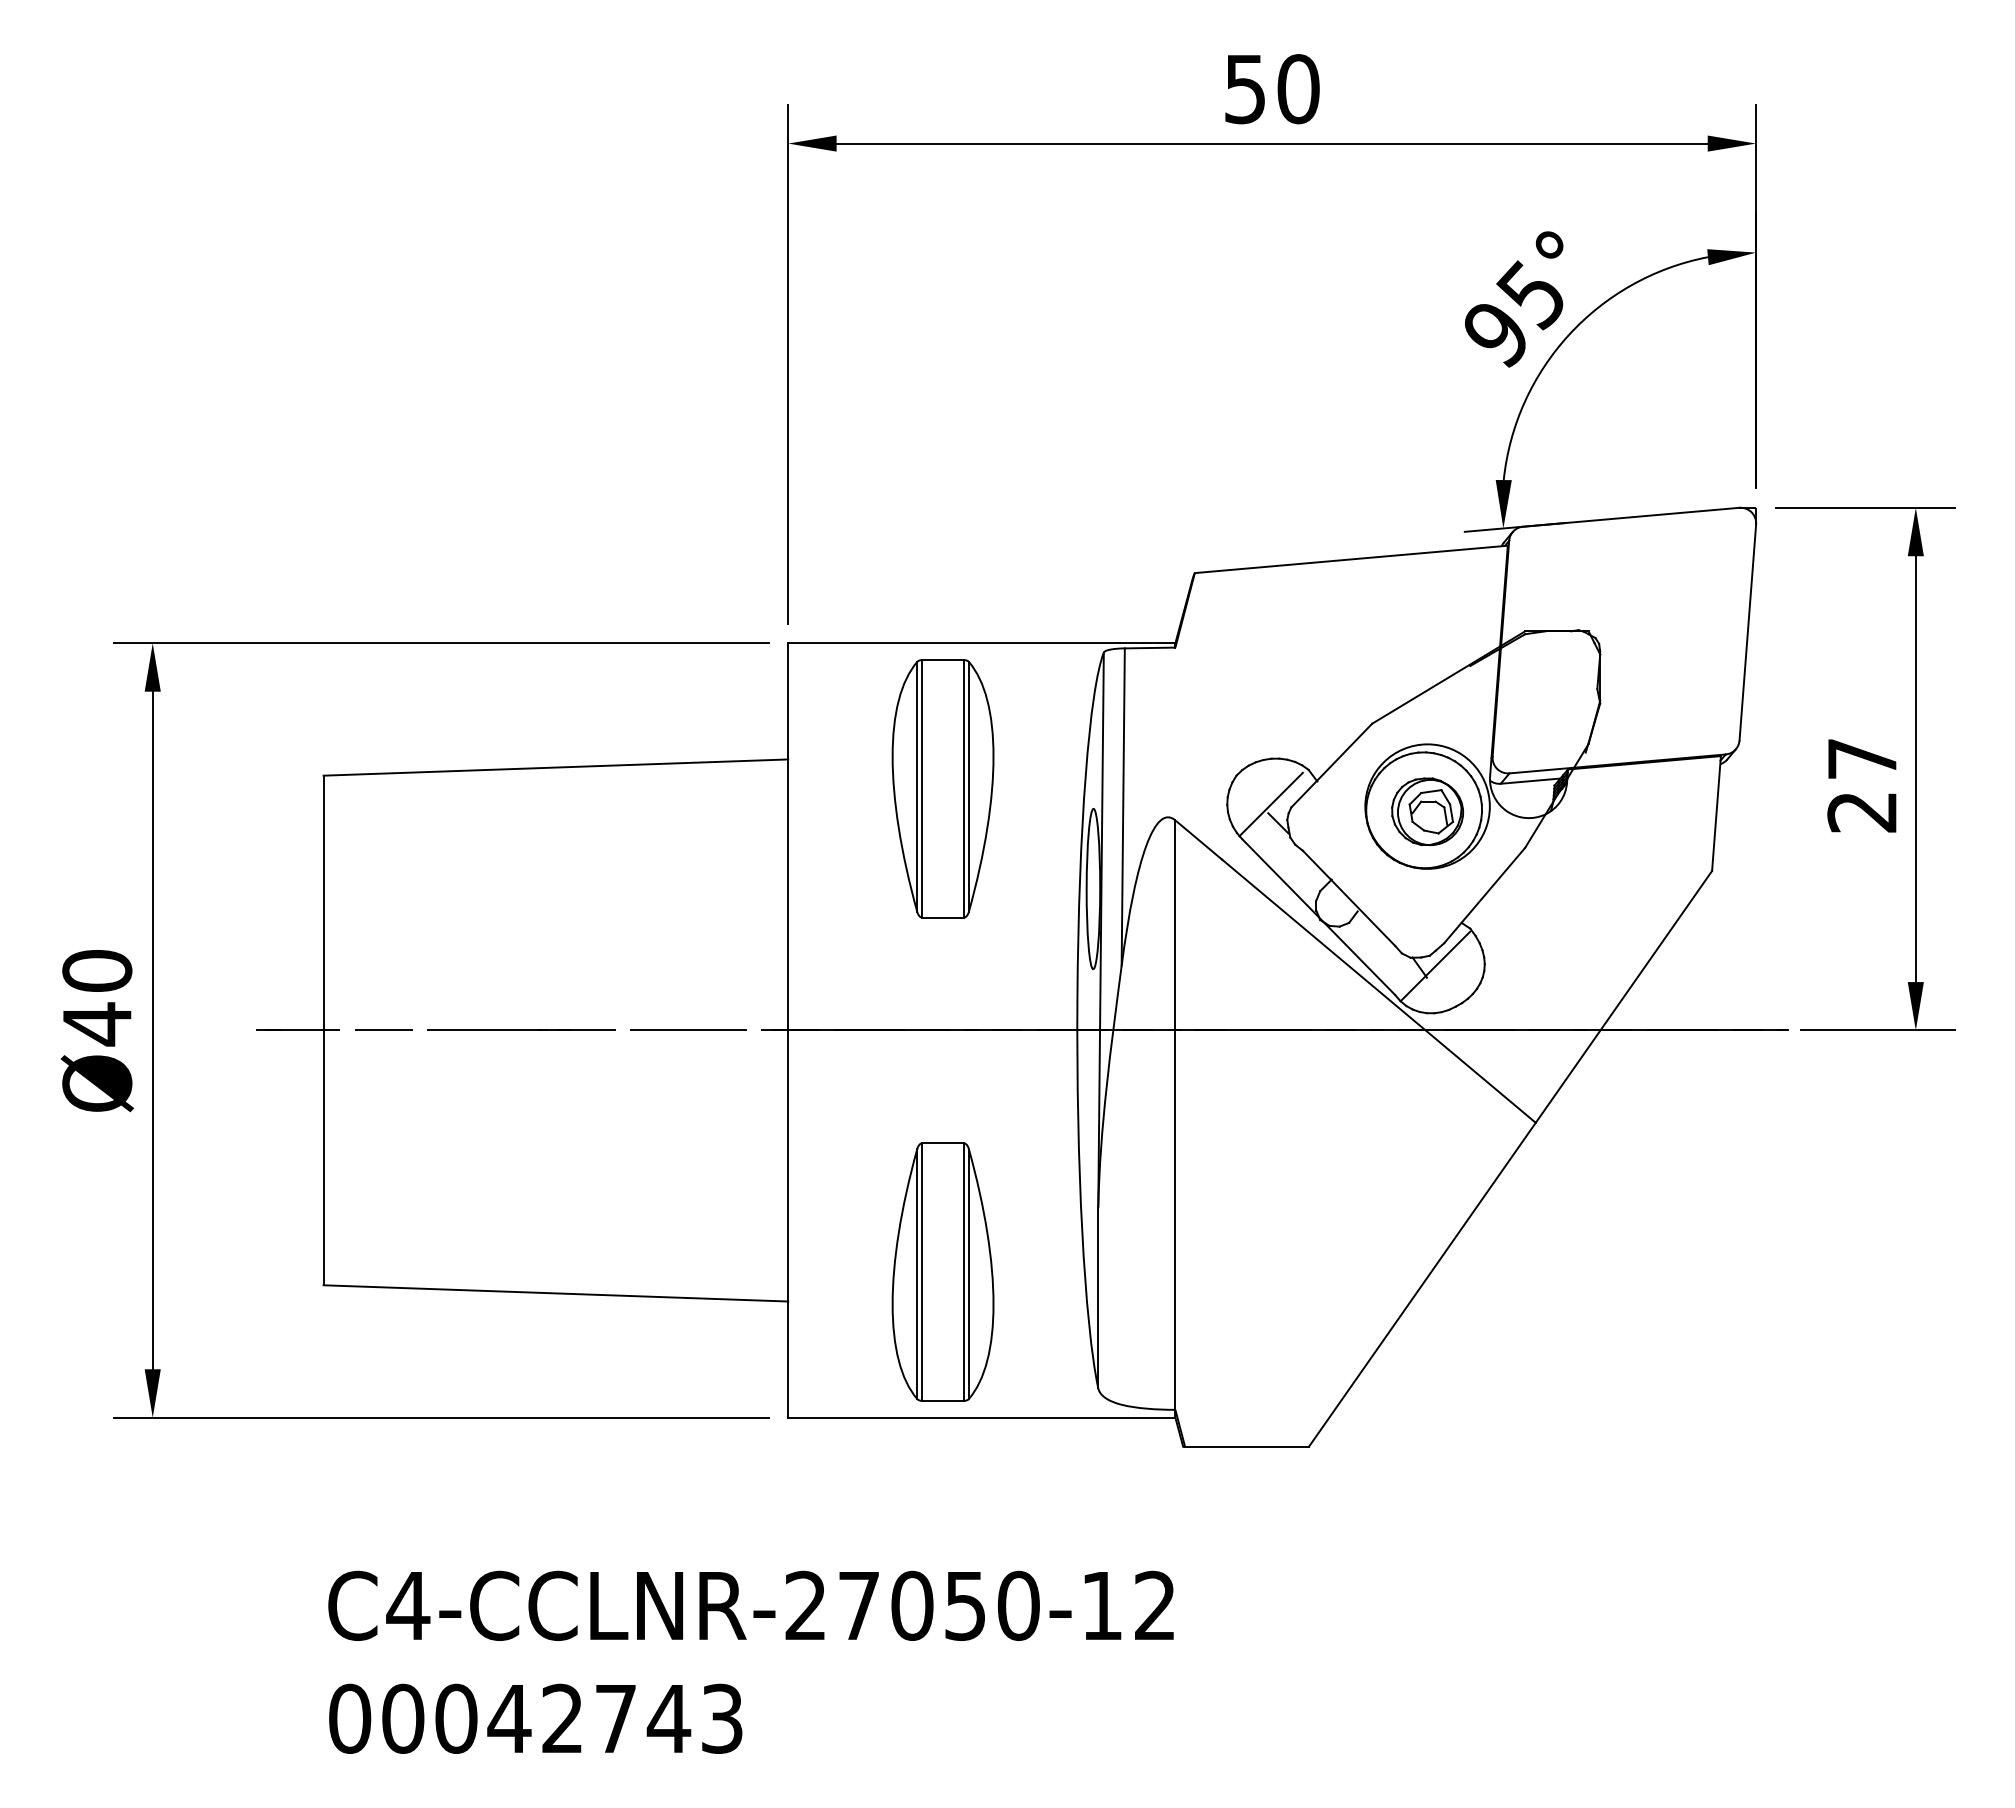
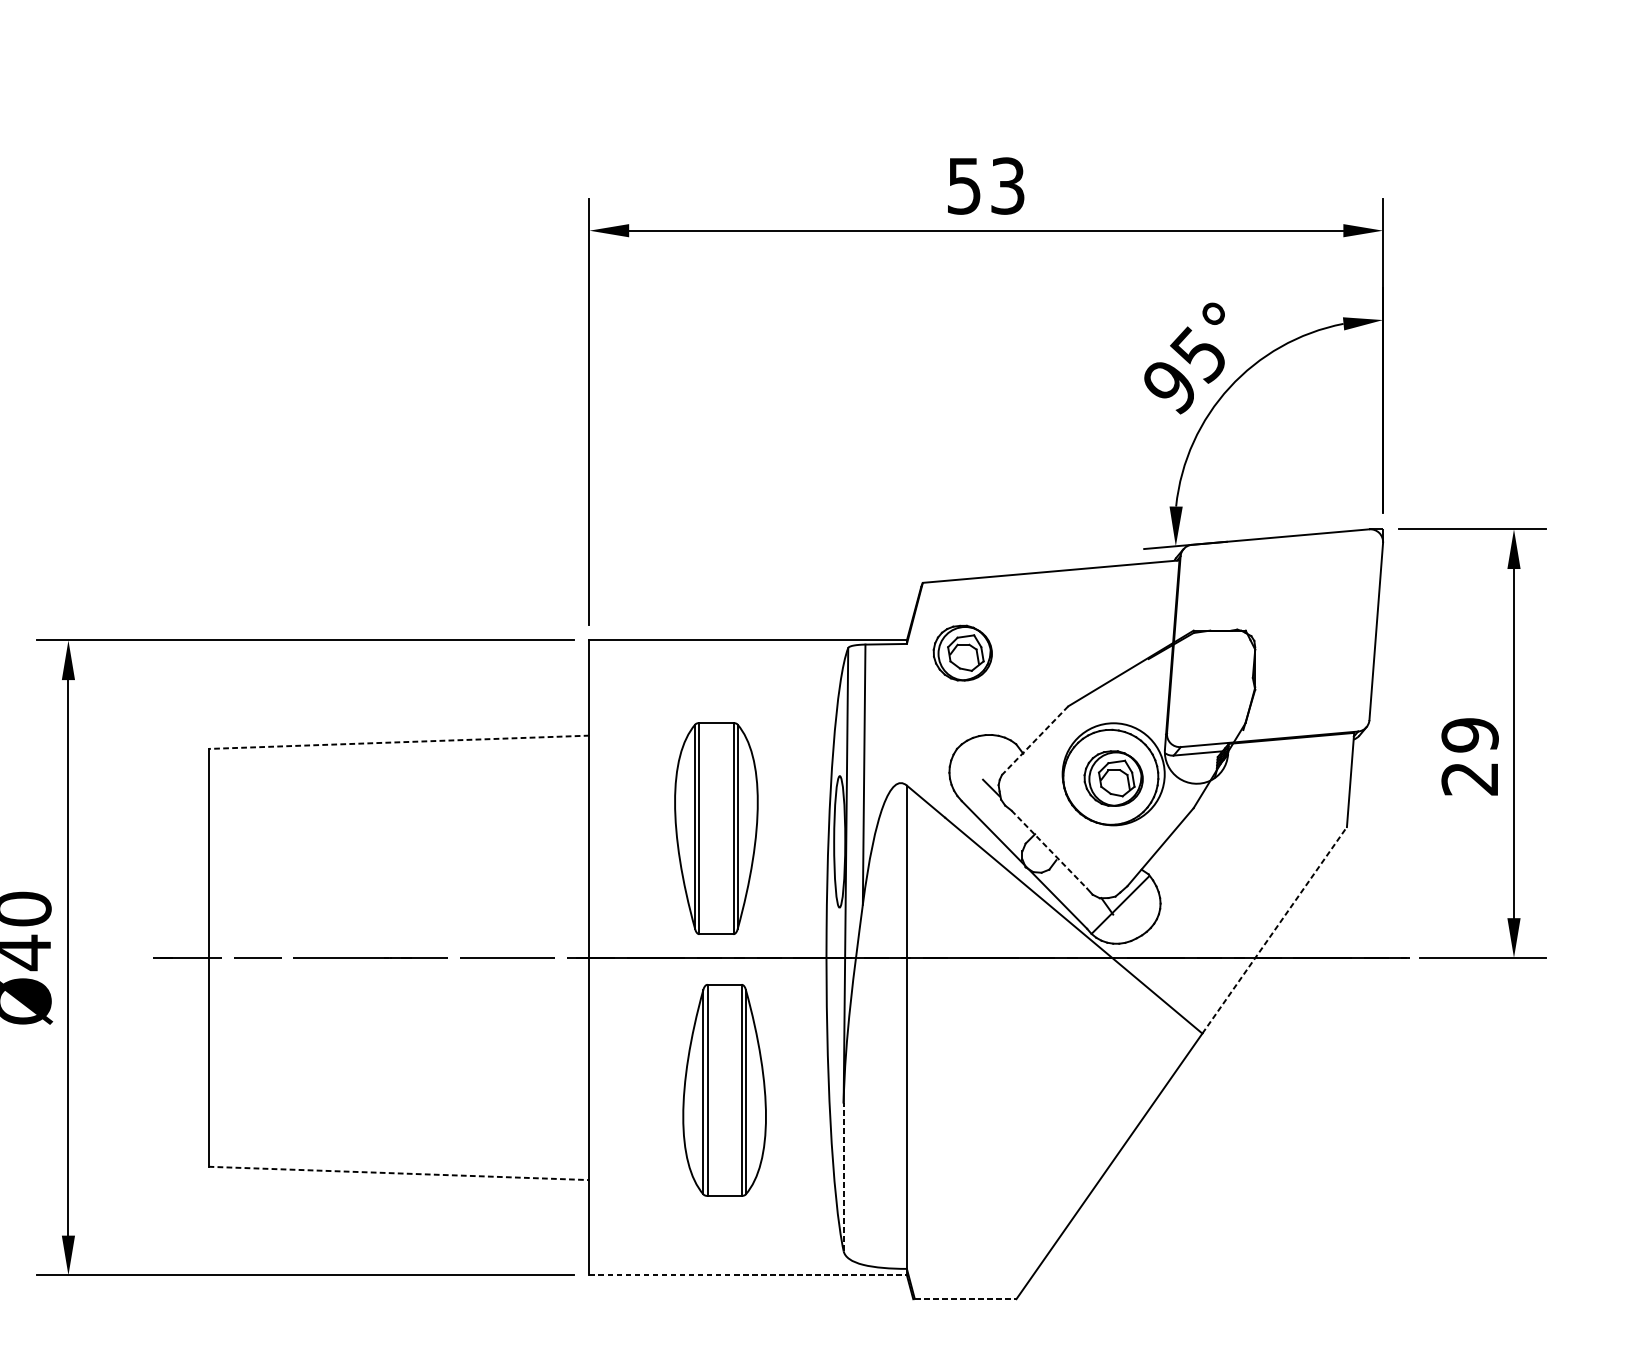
text: (1298, 89) -> (1007, 186), 50 -> 53
part: (1243, 658) -> (962, 652), added
text: (1862, 759) -> (1470, 735), 27 -> 29
line: (1331, 765) -> (1034, 740), solid -> dashed
line: (555, 767) -> (398, 742), solid -> dashed
part: (942, 788) -> (715, 828), moved
line: (1270, 804) -> (984, 772), removed
line: (1349, 898) -> (1049, 849), solid -> dashed
line: (1623, 996) -> (1274, 930), solid -> dashed
part: (942, 1271) -> (724, 1089), moved
line: (556, 1293) -> (399, 1173), solid -> dashed
line: (1098, 1297) -> (843, 1176), solid -> dashed
line: (981, 1417) -> (747, 1275), solid -> dashed
line: (1247, 1446) -> (966, 1298), solid -> dashed

